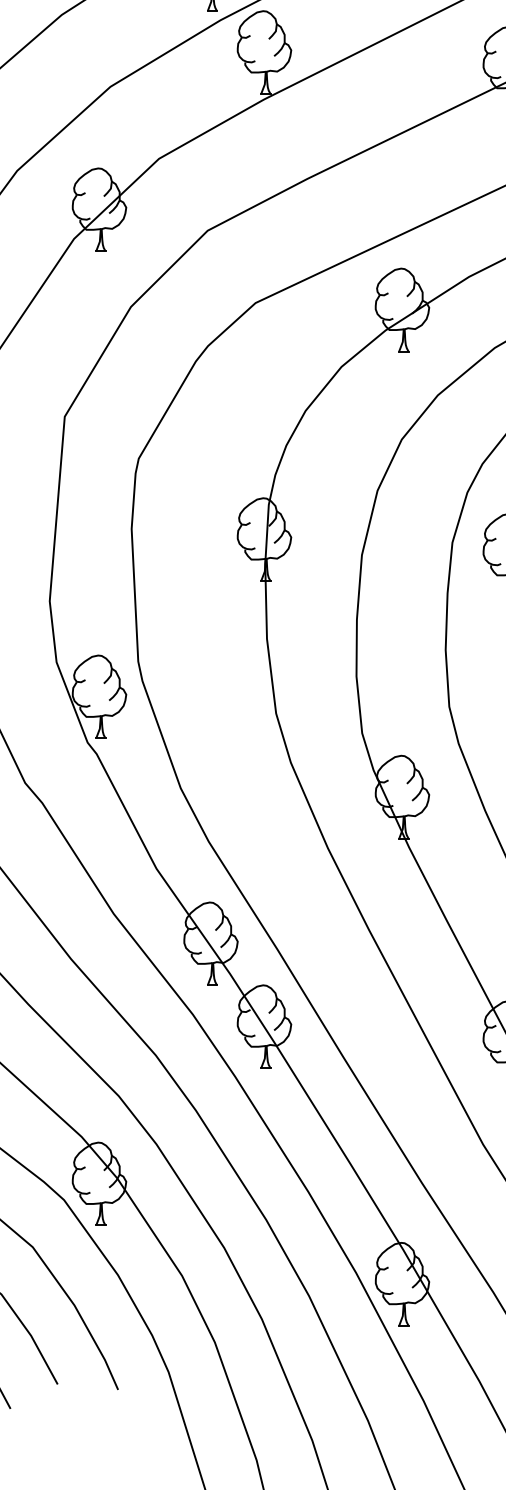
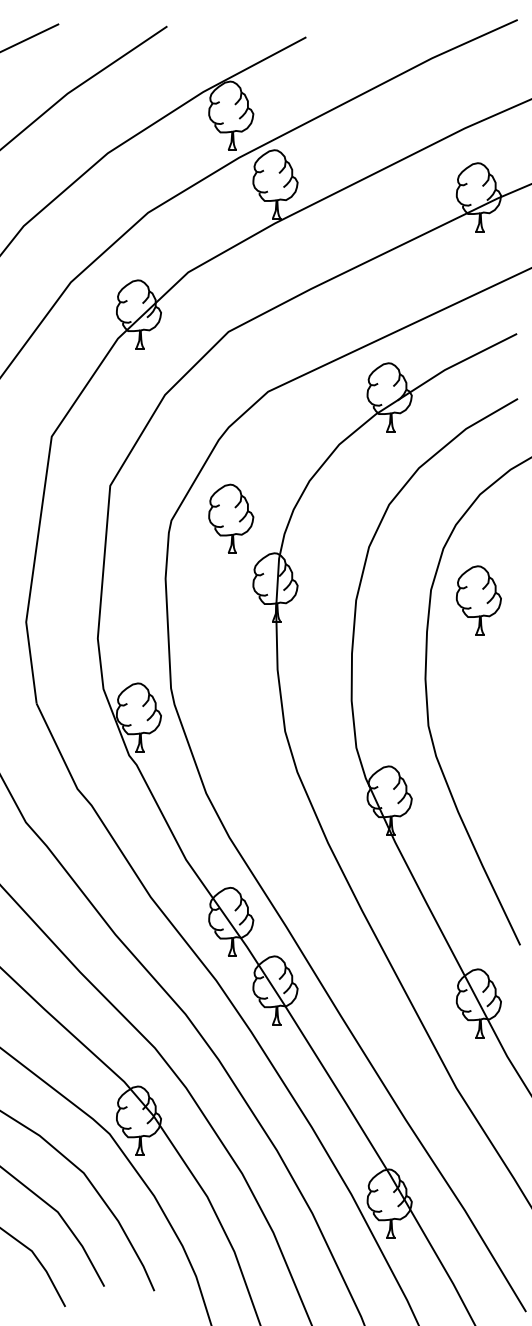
part: (211, 456) -> (231, 518), added

